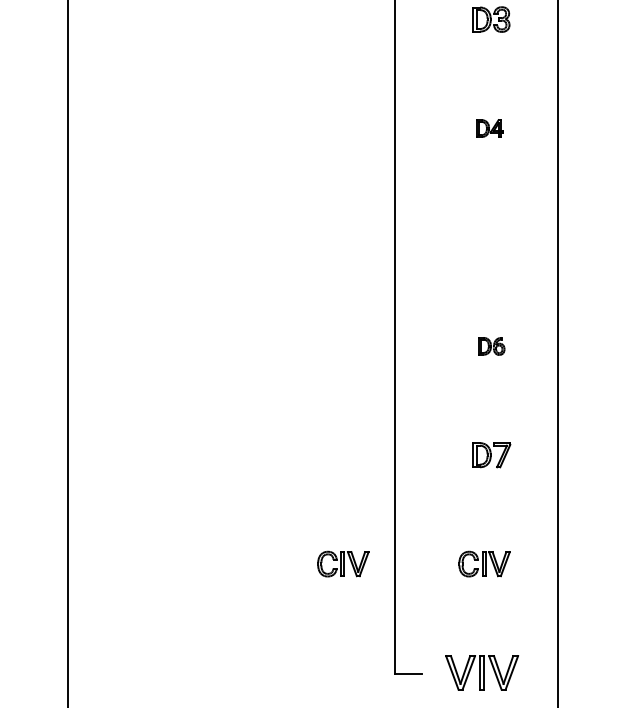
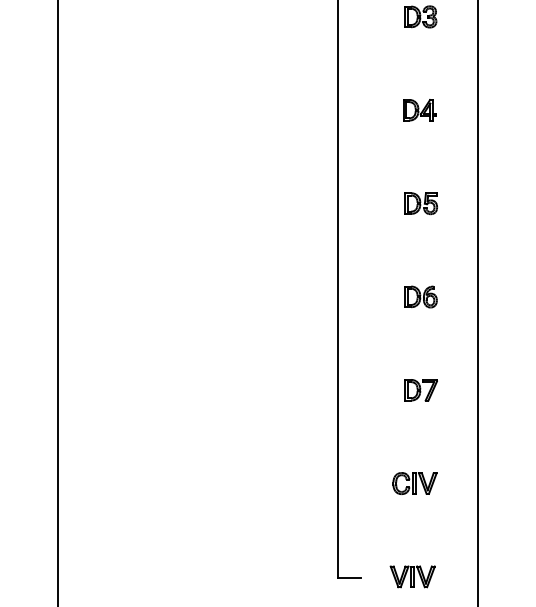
part: (489, 128) -> (419, 110), size x1.43
part: (490, 237) -> (420, 203), added
part: (490, 345) -> (420, 296), size x1.43
part: (342, 564) -> (293, 483), removed
part: (481, 672) -> (412, 576), size x0.71

